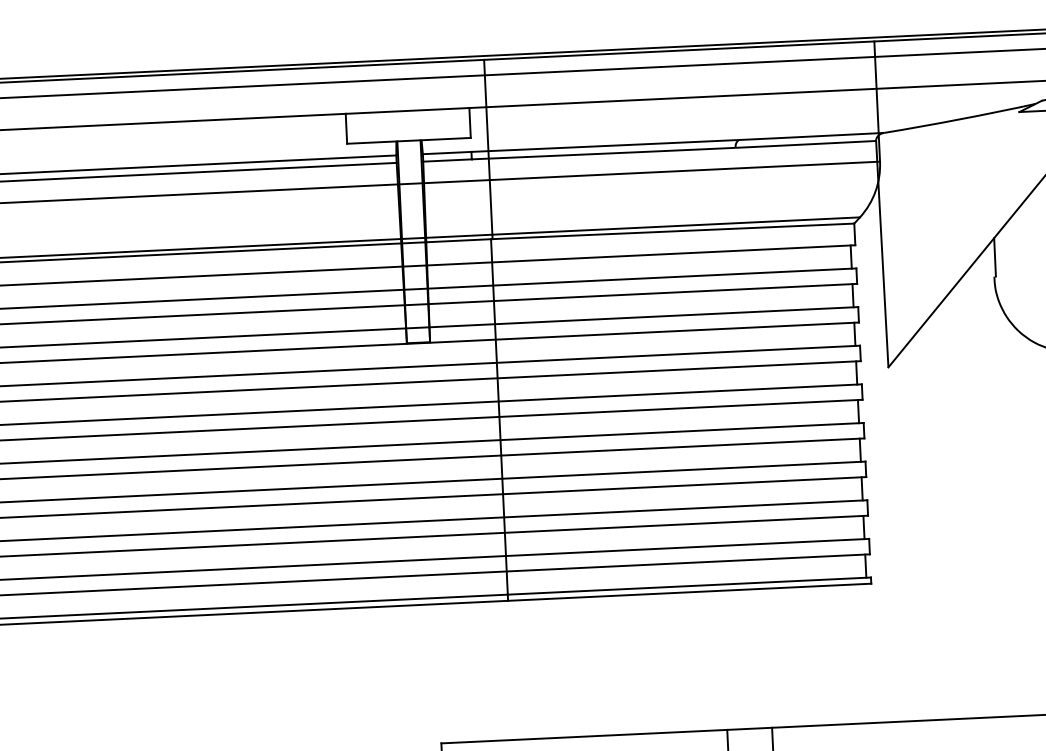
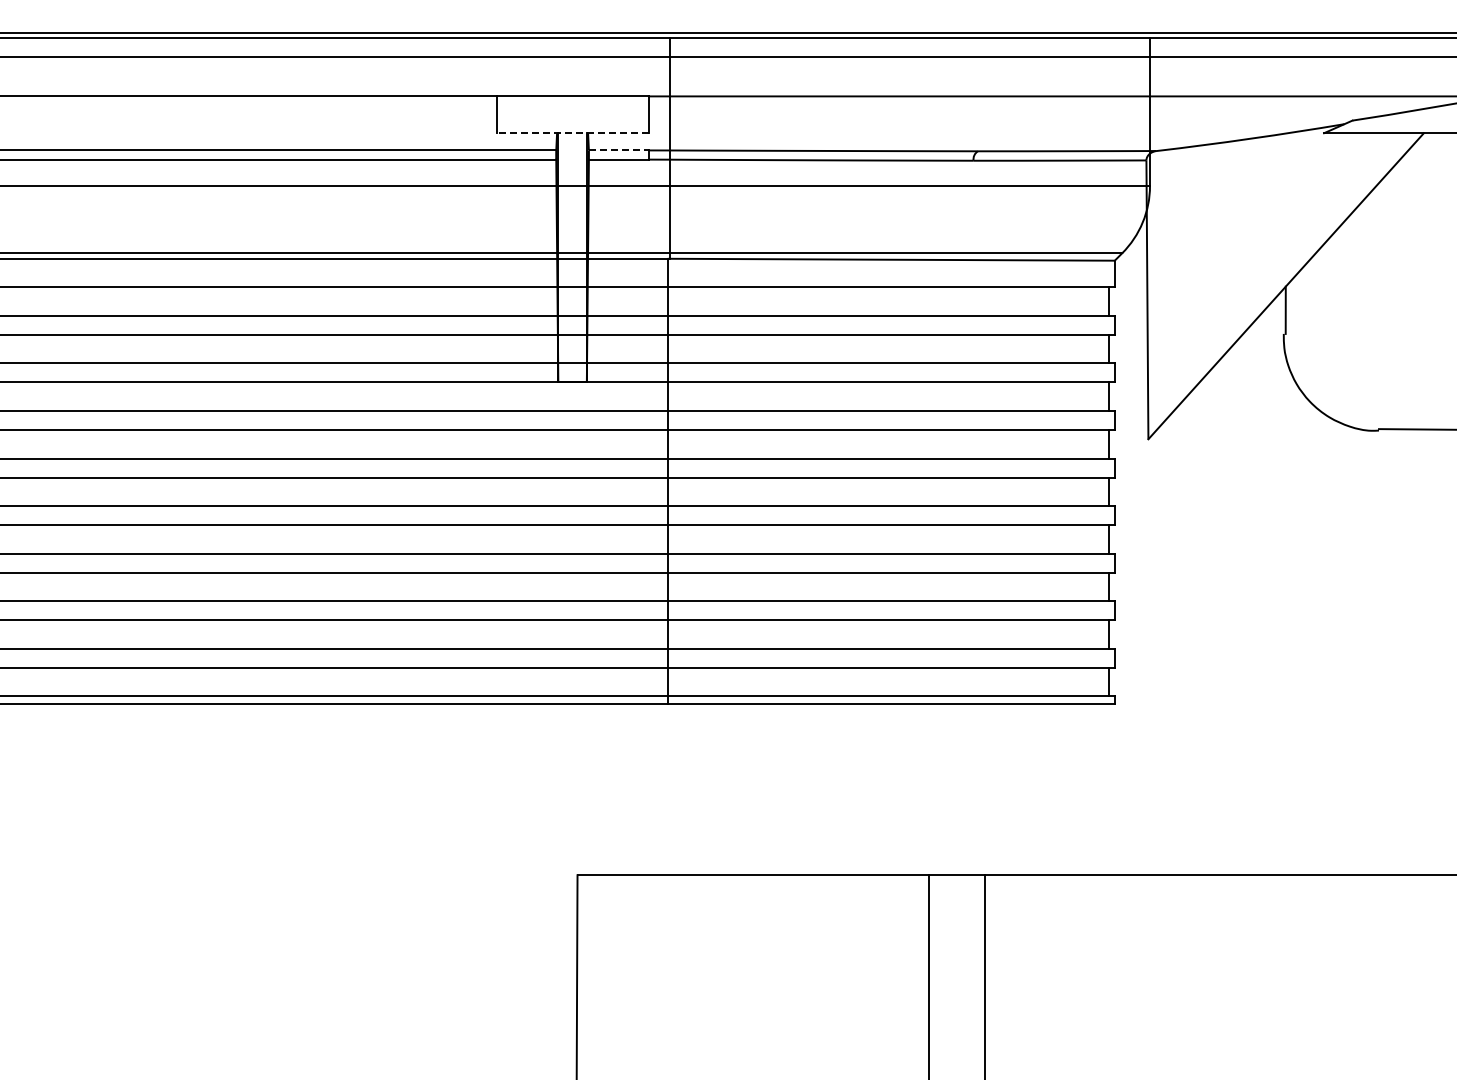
line: (408, 141) -> (572, 133), solid -> dashed
line: (446, 153) -> (618, 150), solid -> dashed

